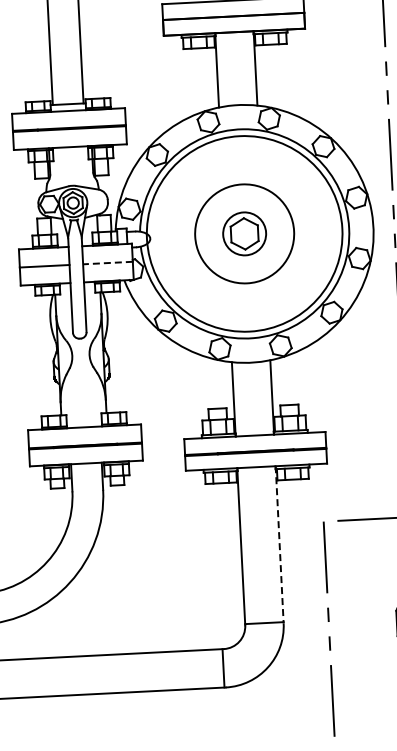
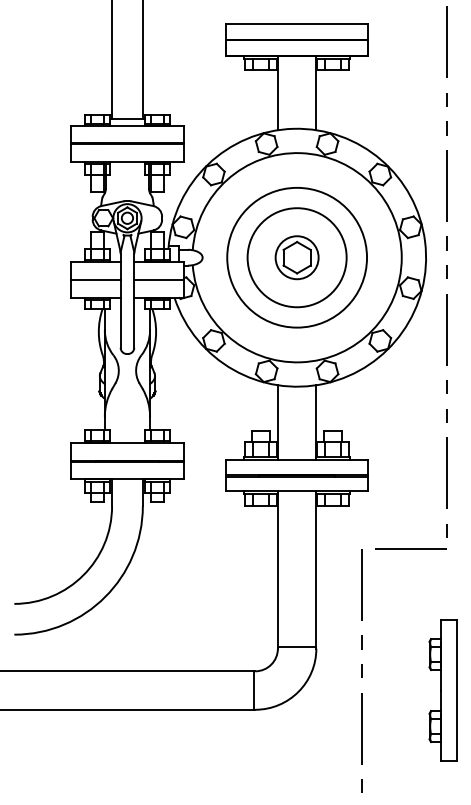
circle: (245, 233) -> (297, 257), size x0.71
line: (108, 262) -> (159, 279), dashed -> solid
line: (279, 545) -> (316, 570), dashed -> solid

